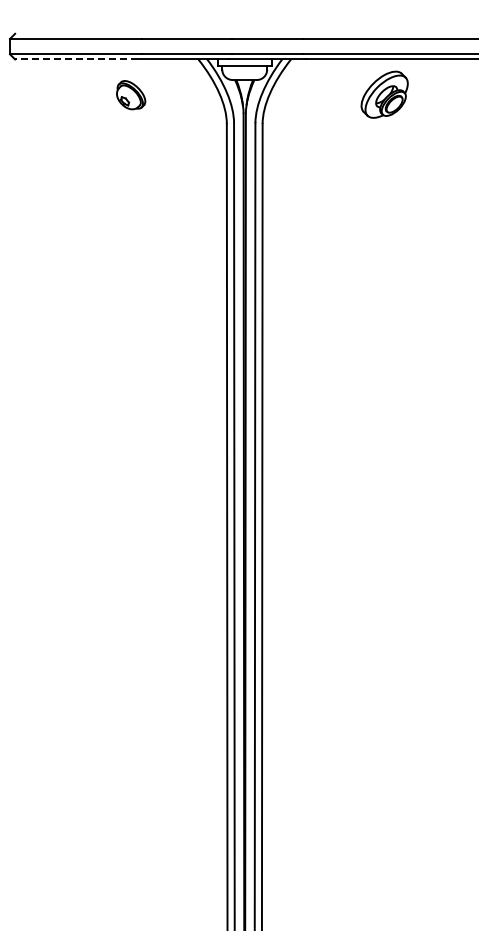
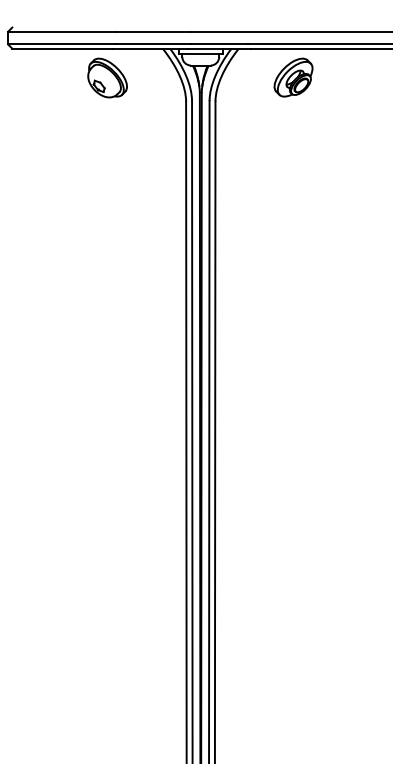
line: (76, 59) -> (62, 48), dashed -> solid
part: (130, 94) -> (107, 77), size x1.67
part: (384, 94) -> (293, 77), moved

